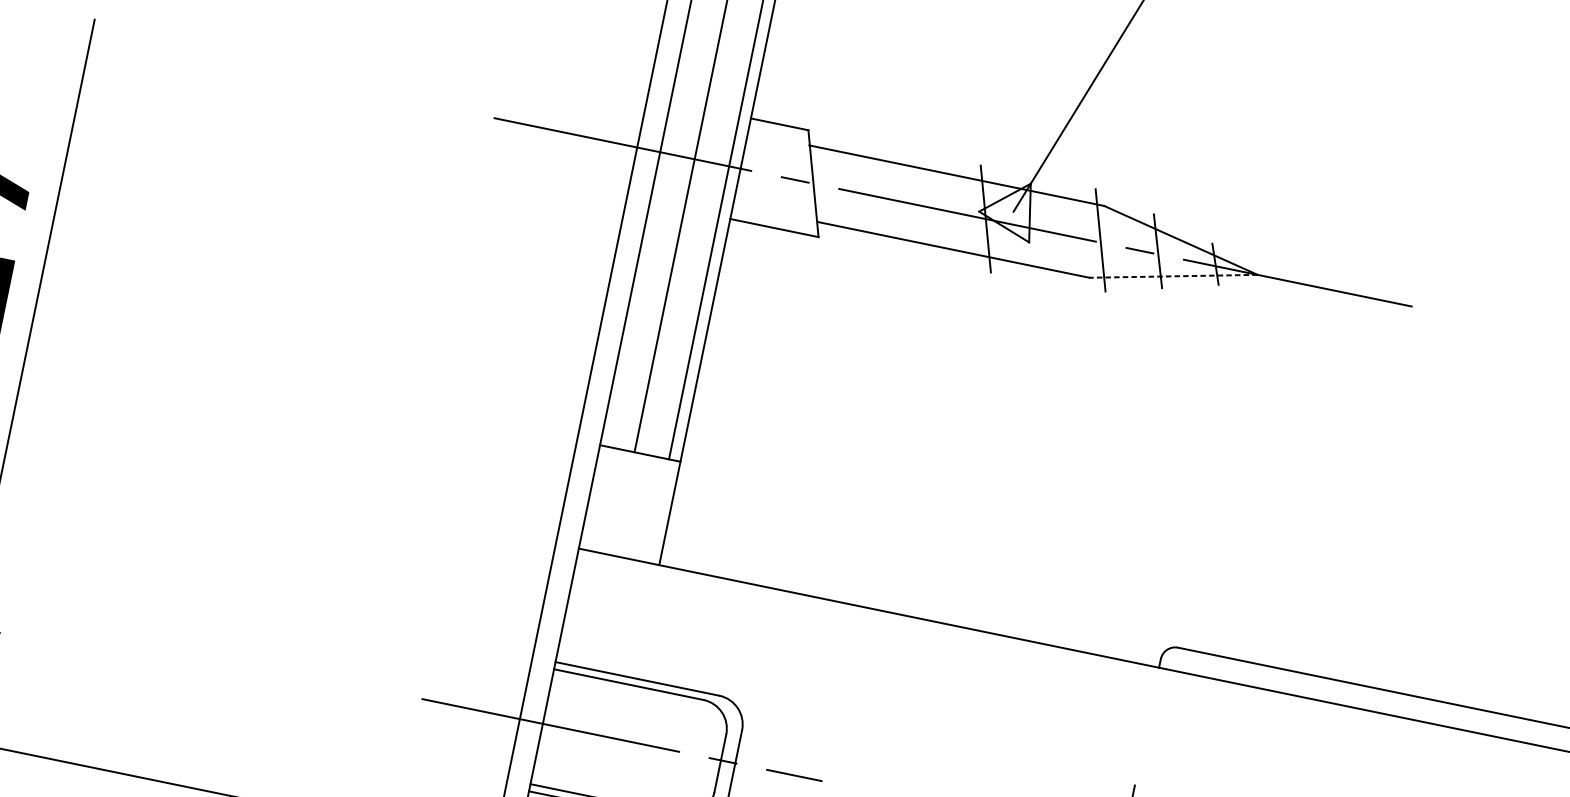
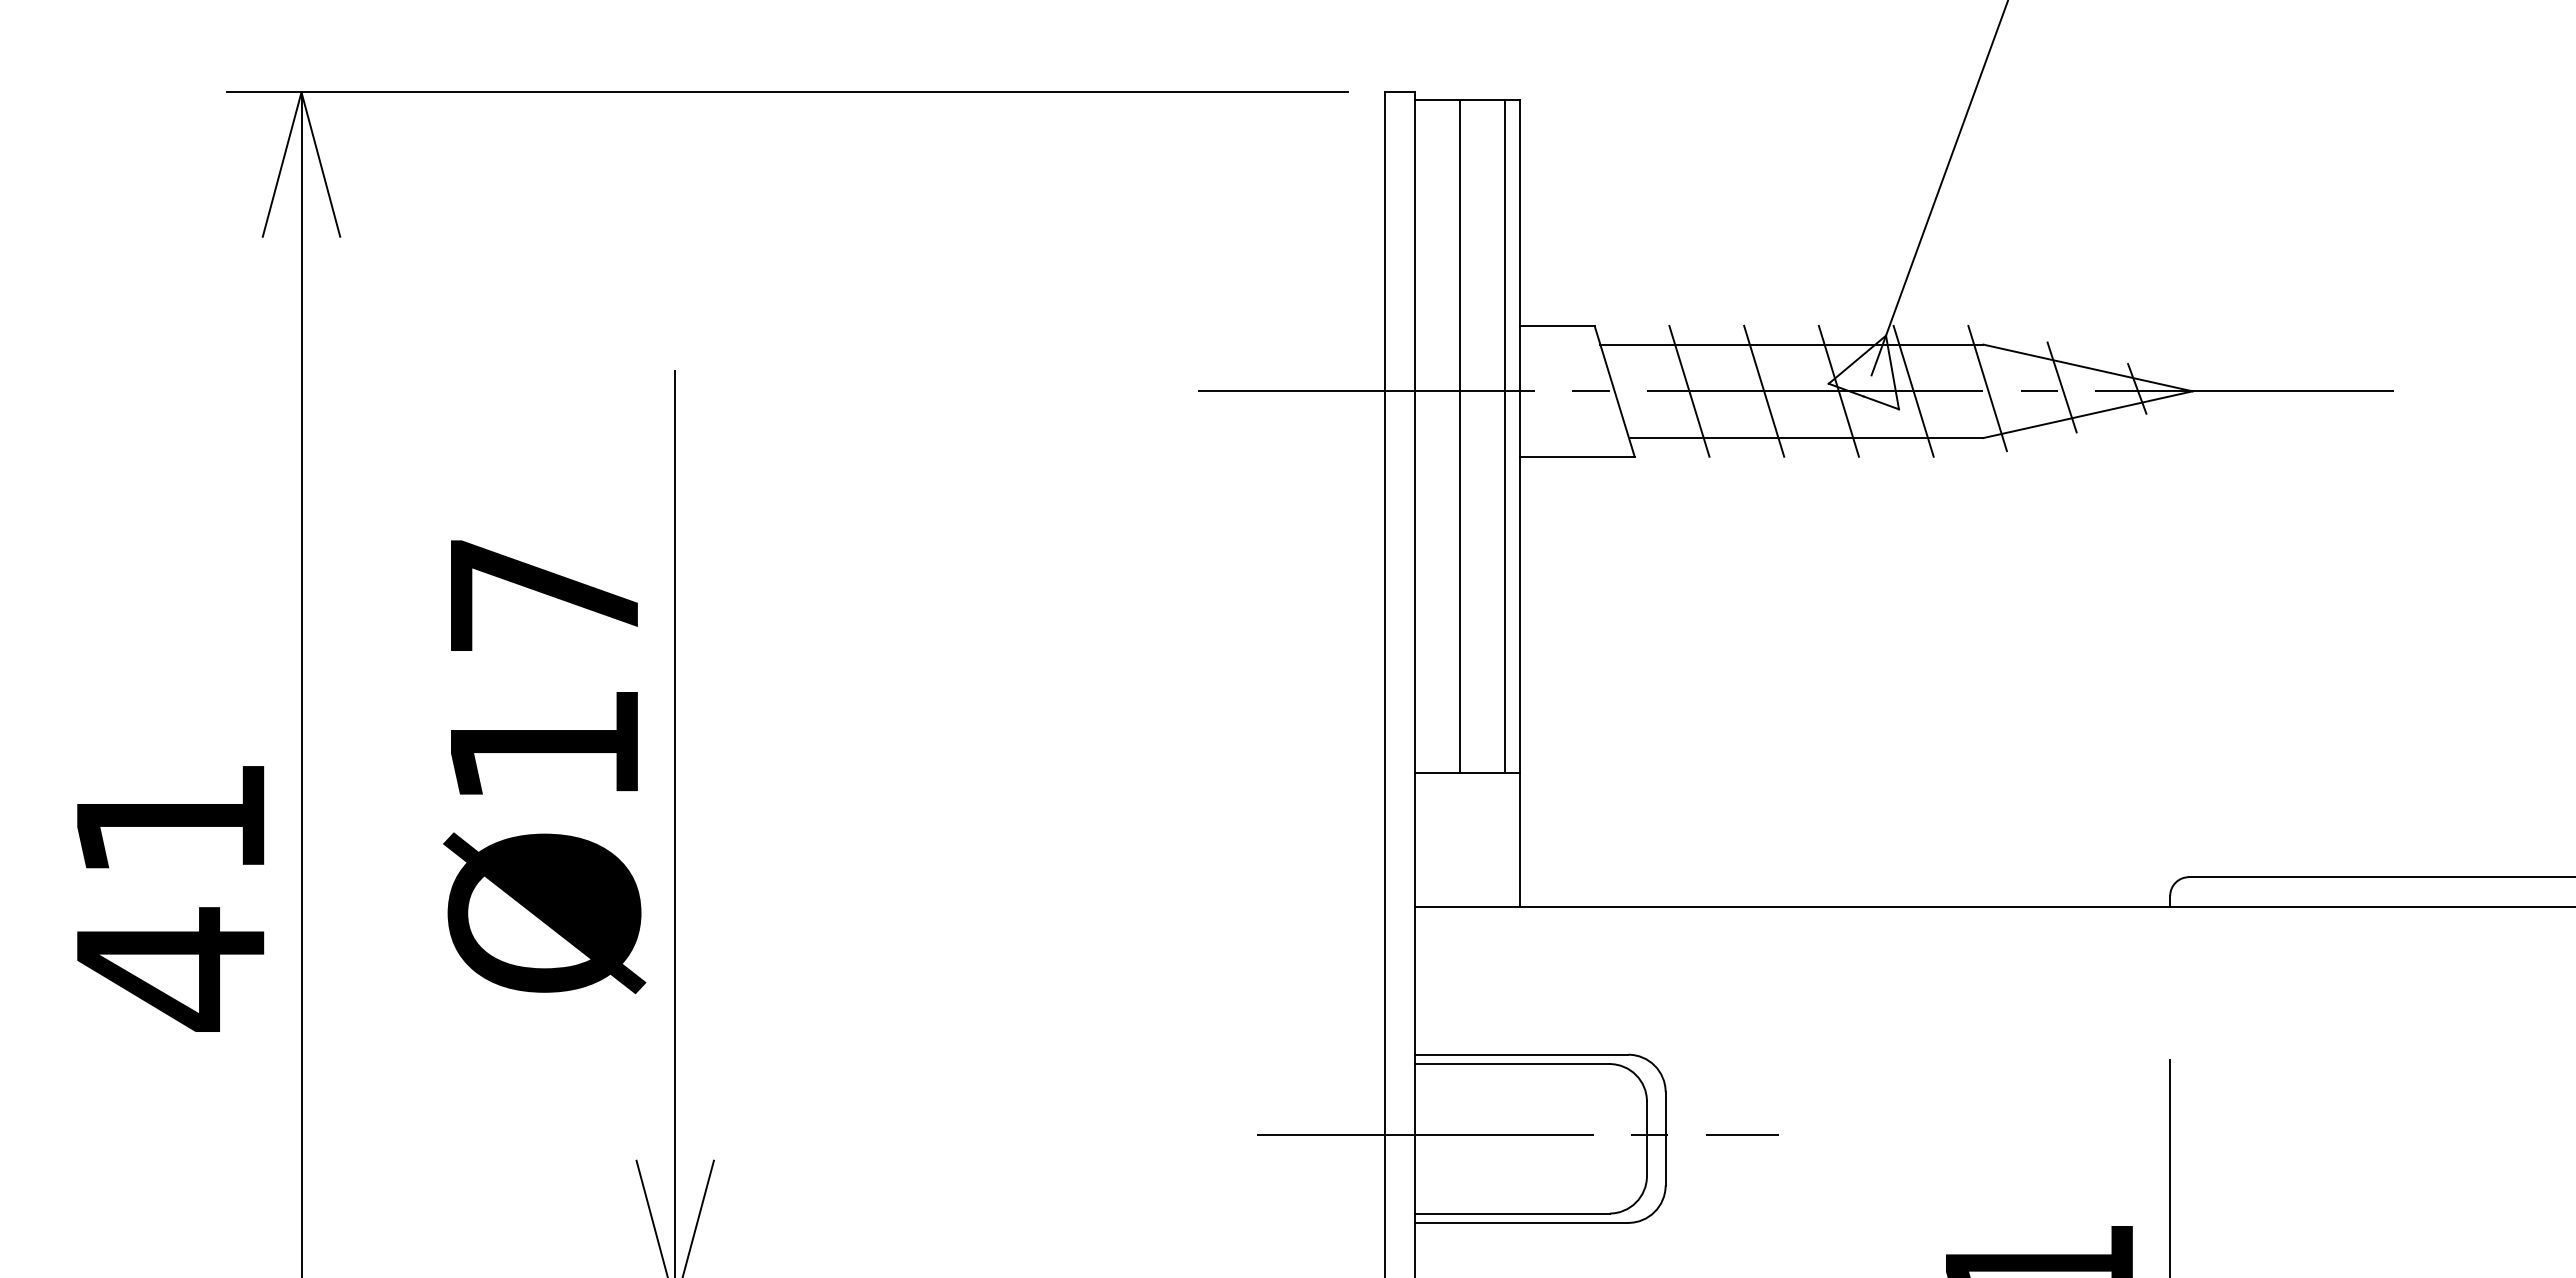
line: (871, 194) -> (1689, 390), added
line: (928, 206) -> (1764, 390), added
line: (1043, 230) -> (1913, 390), added
line: (1173, 276) -> (2087, 414), dashed -> solid

